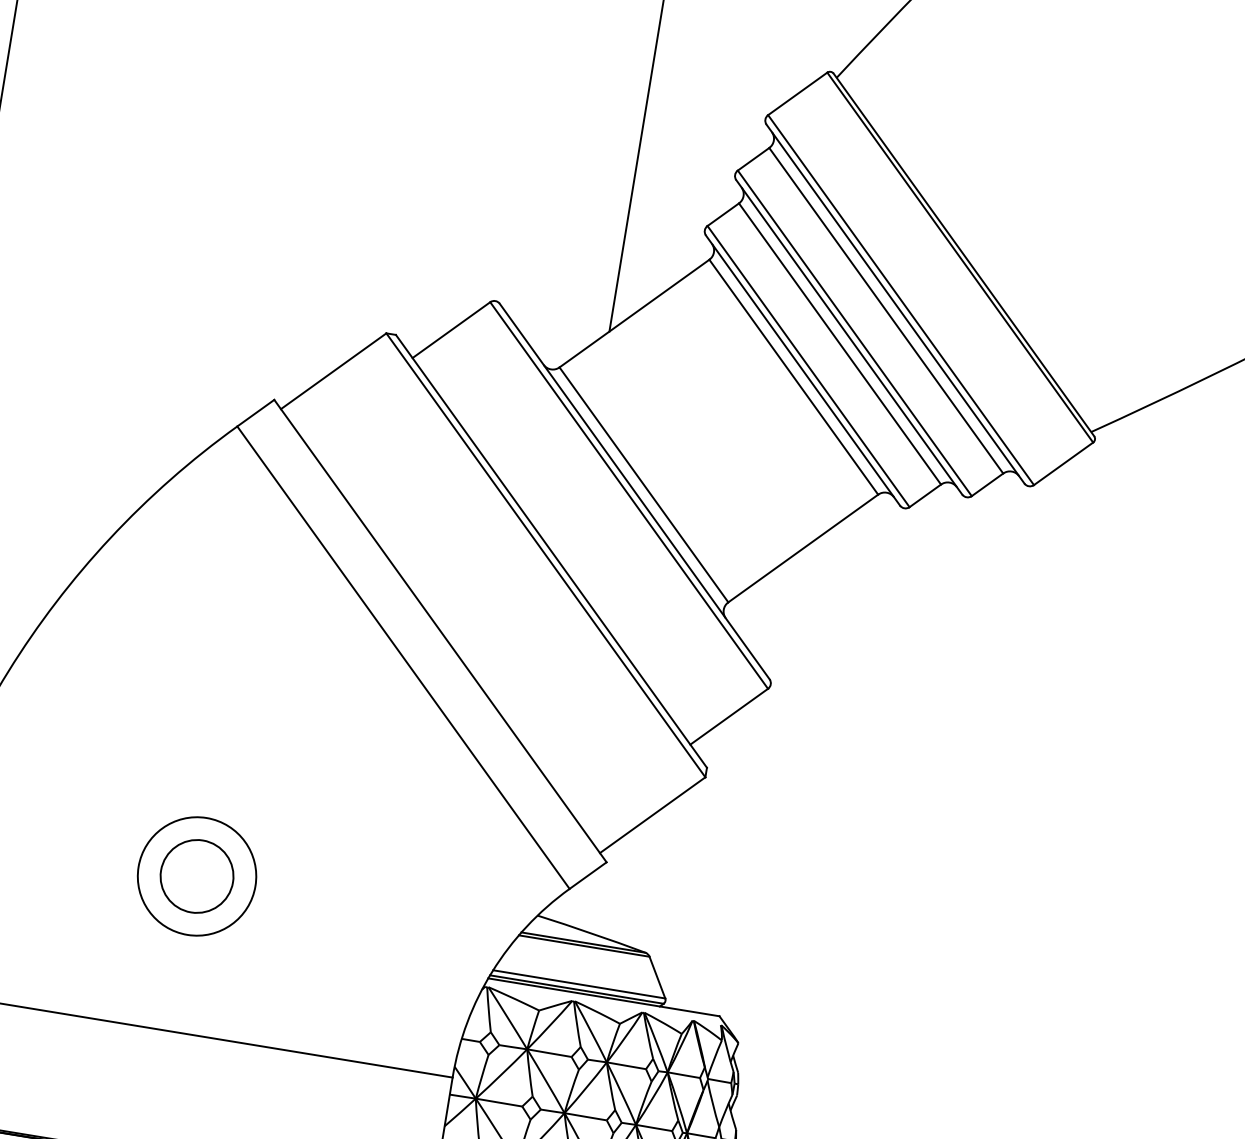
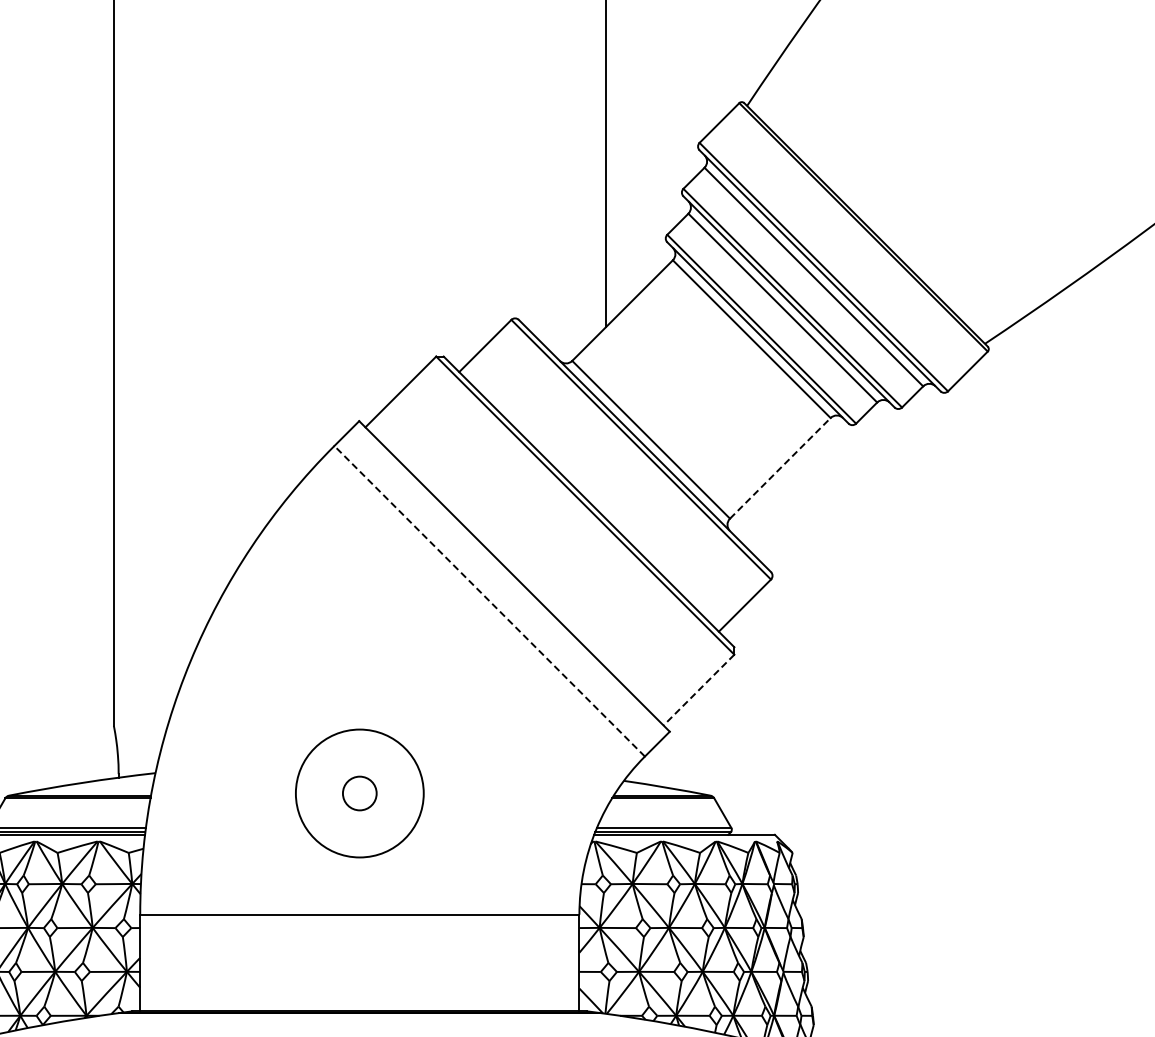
line: (803, 548) -> (780, 468), solid -> dashed
line: (403, 657) -> (489, 601), solid -> dashed
line: (652, 815) -> (698, 690), solid -> dashed
circle: (196, 876) -> (359, 793), size x0.6
circle: (196, 876) -> (359, 793), size x1.4

